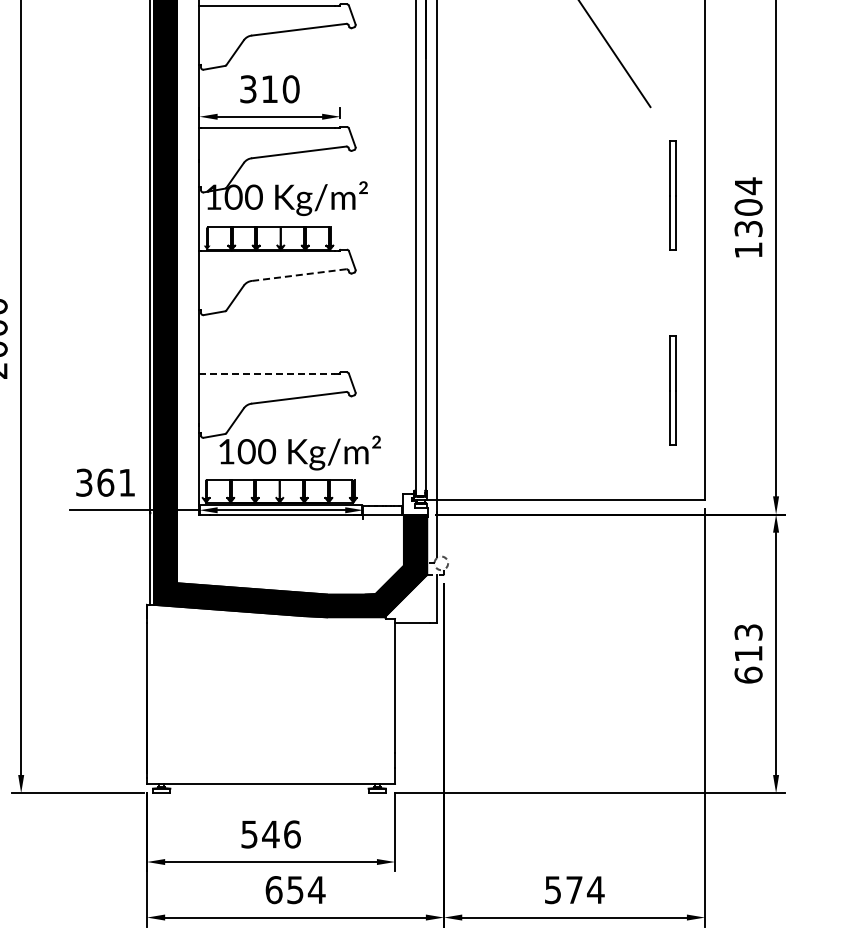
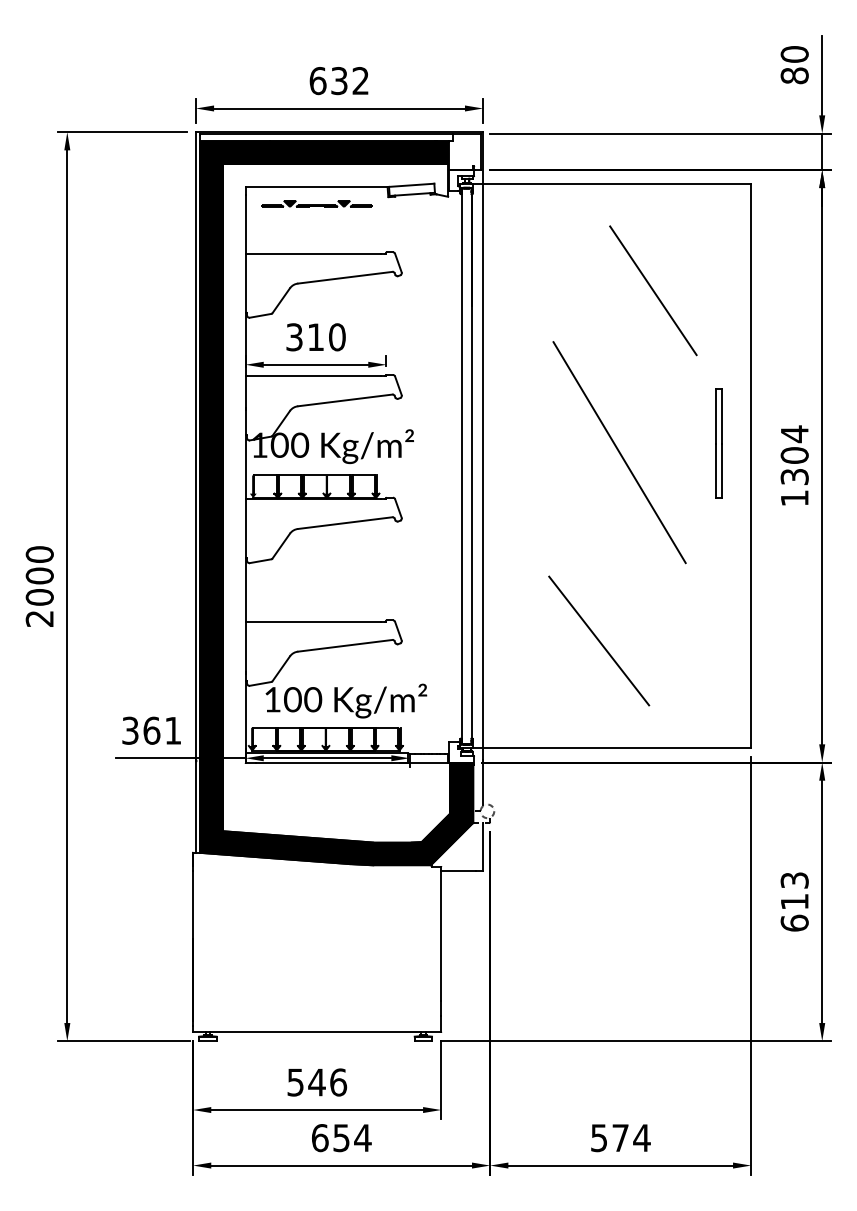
line: (573, 204) -> (619, 452), added
line: (299, 275) -> (345, 523), dashed -> solid
line: (267, 373) -> (313, 621), dashed -> solid
part: (672, 390) -> (718, 638), removed
line: (553, 392) -> (599, 640), added

